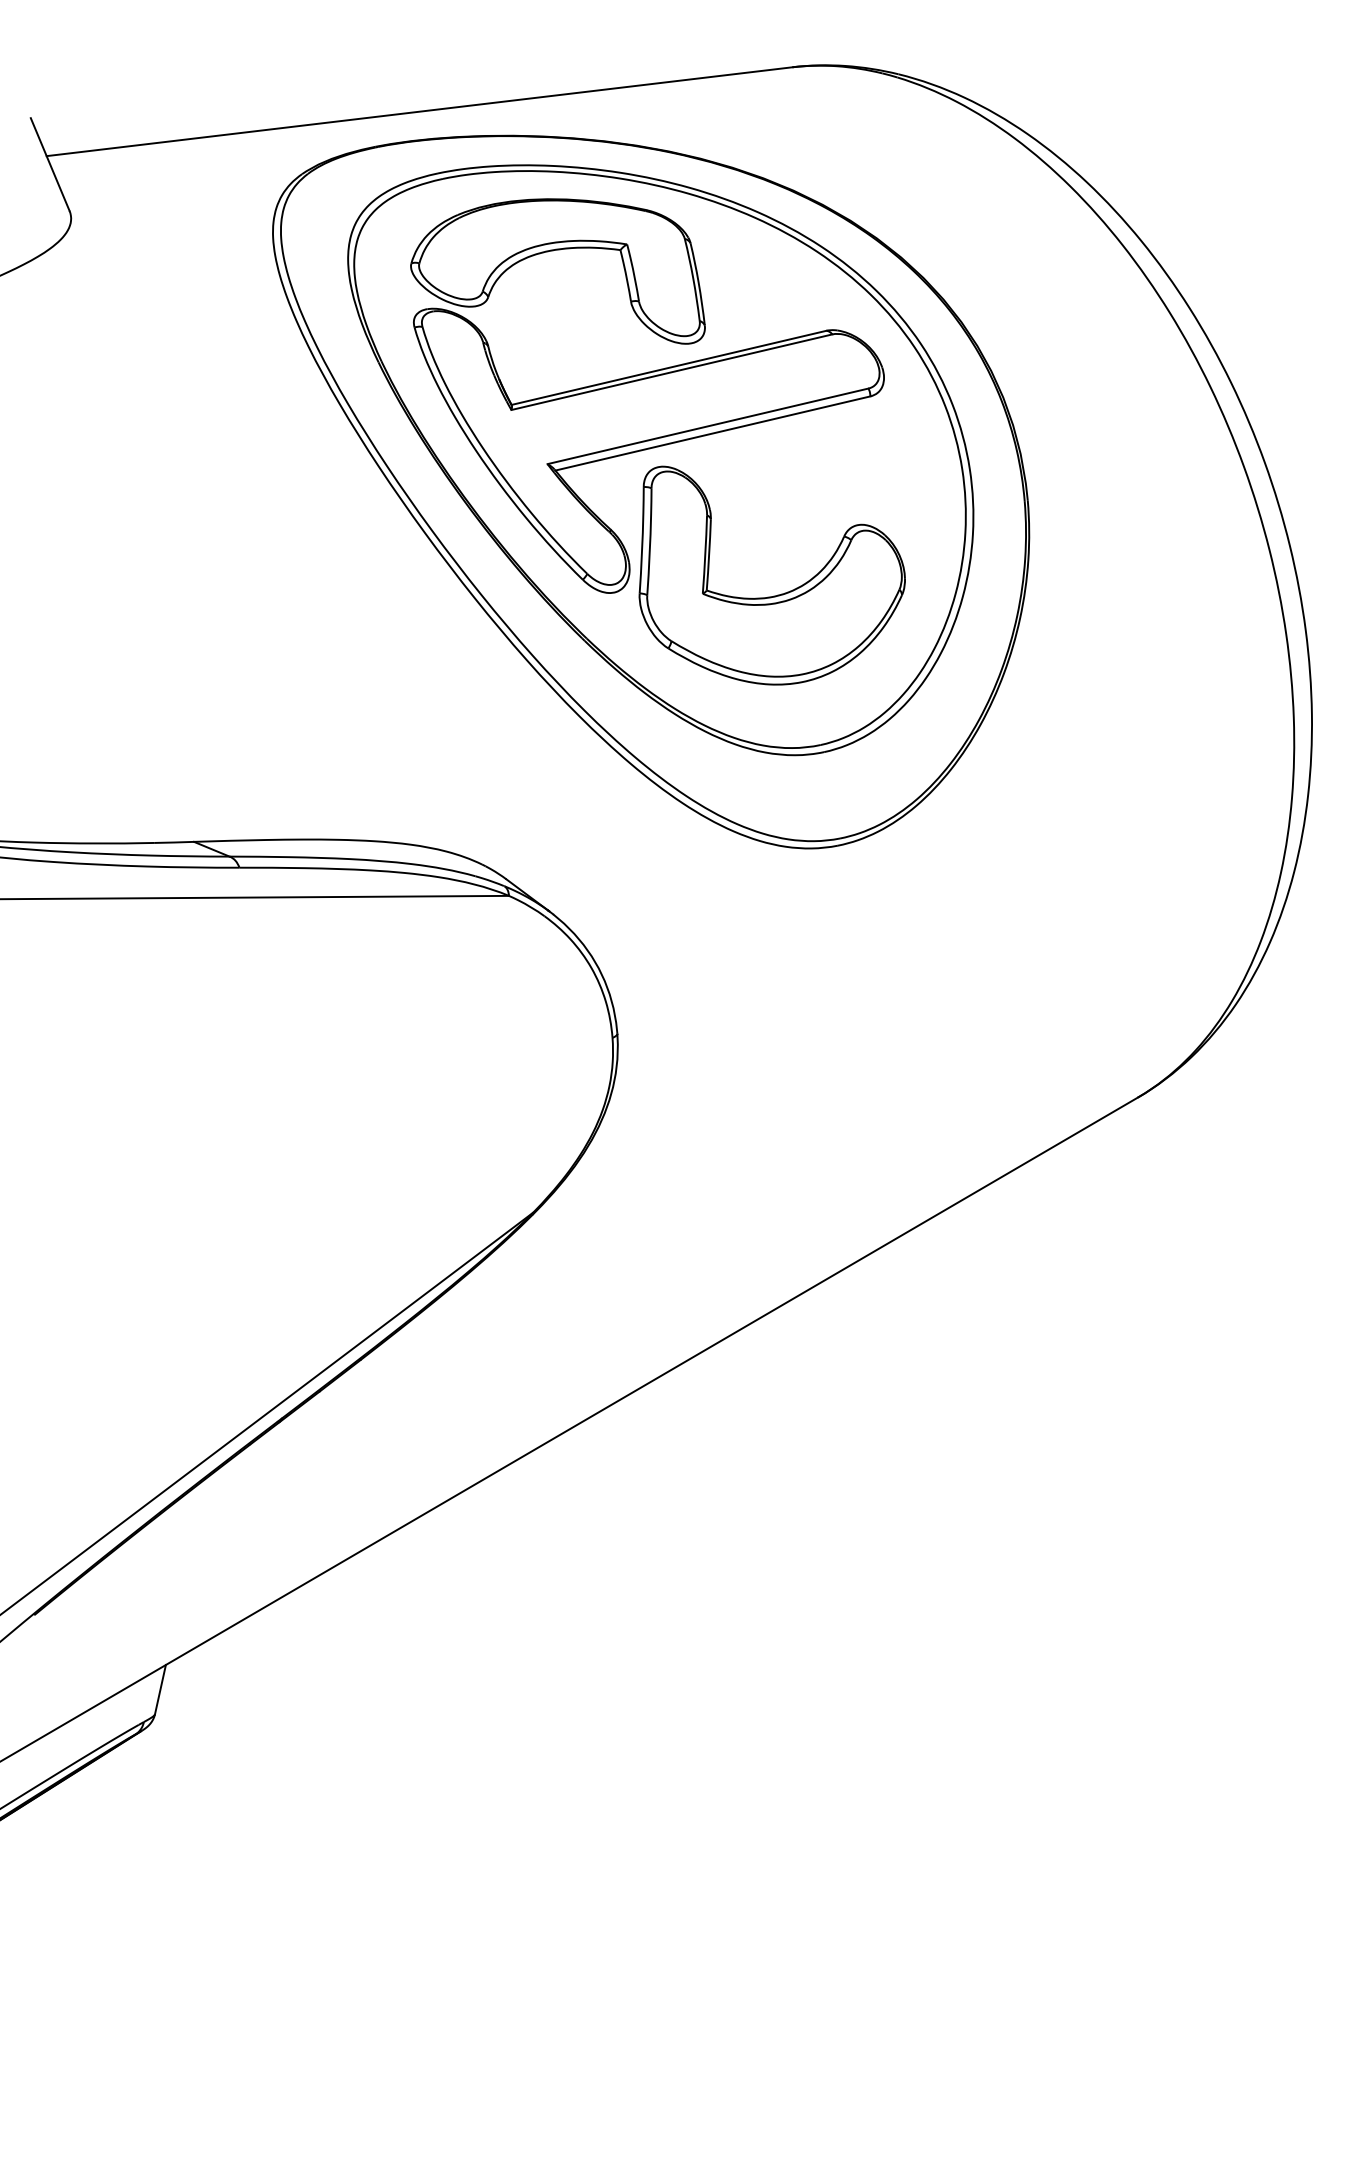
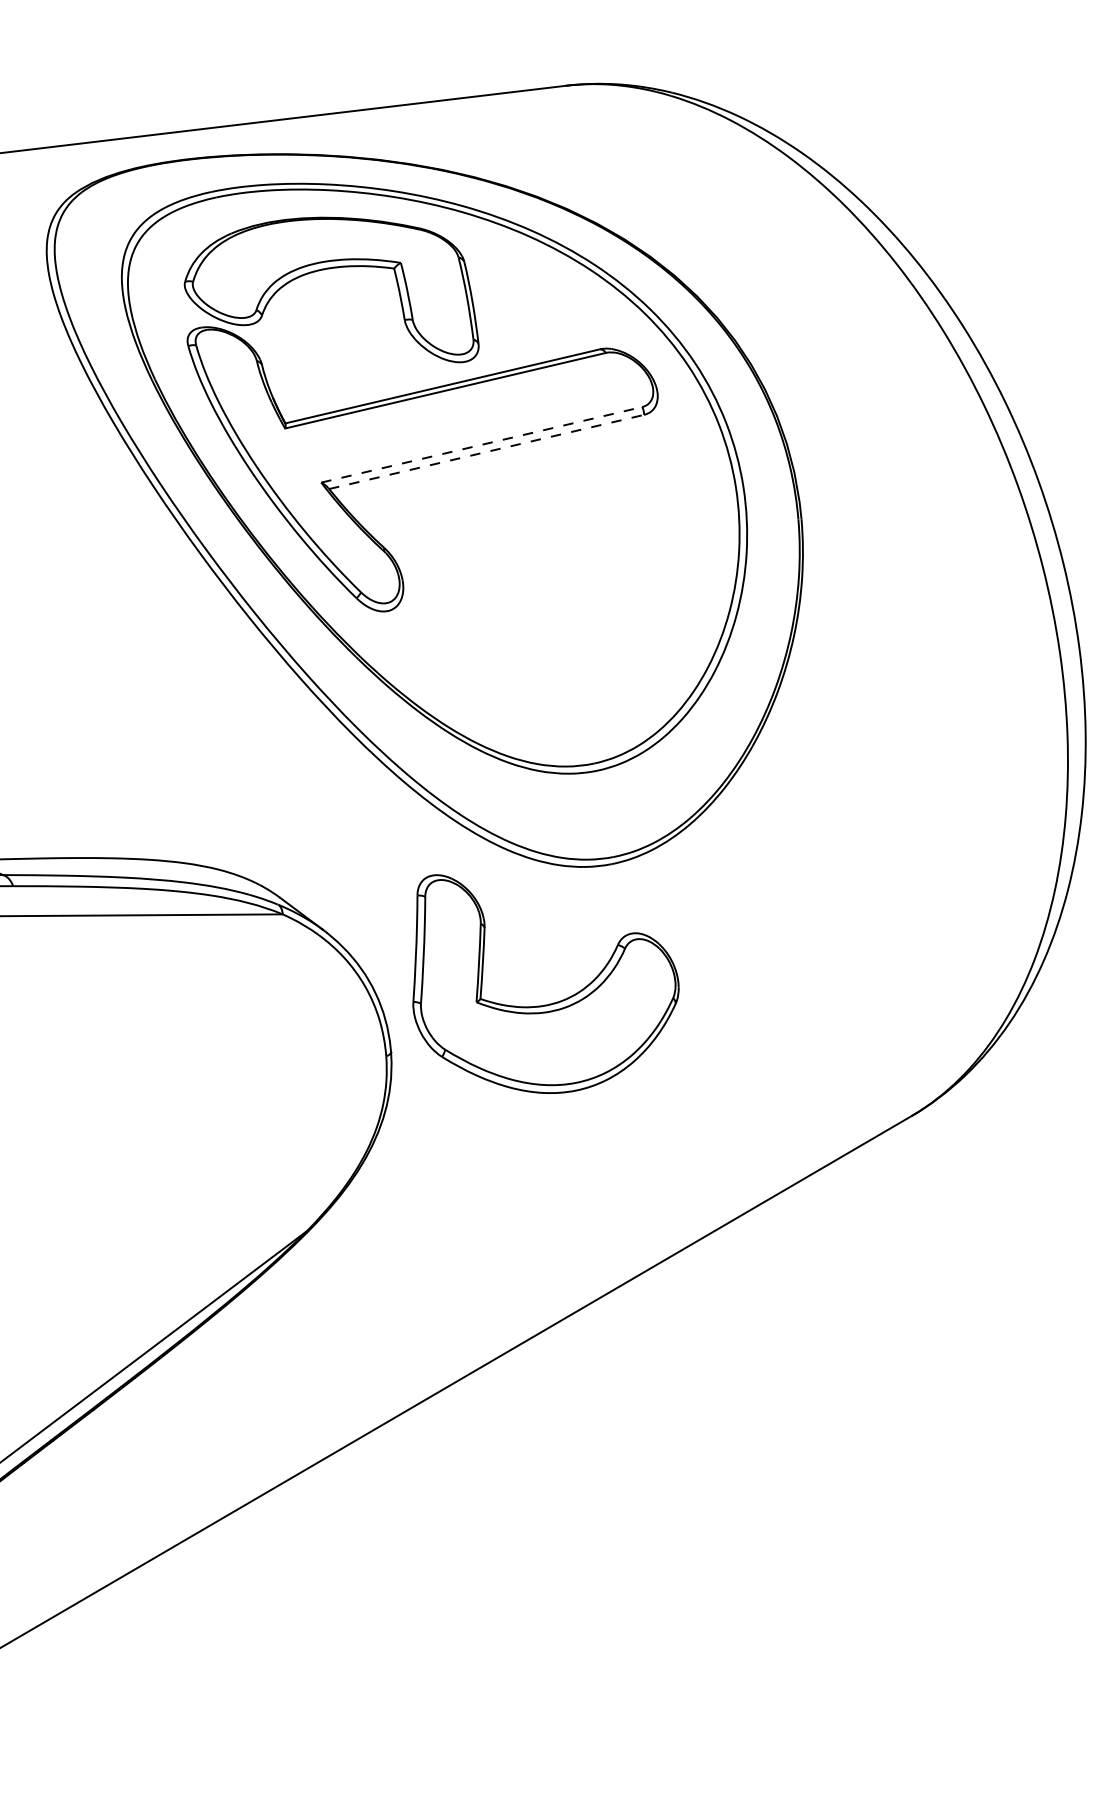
line: (707, 426) -> (481, 444), solid -> dashed
line: (712, 433) -> (486, 451), solid -> dashed
part: (777, 594) -> (551, 1002), moved

